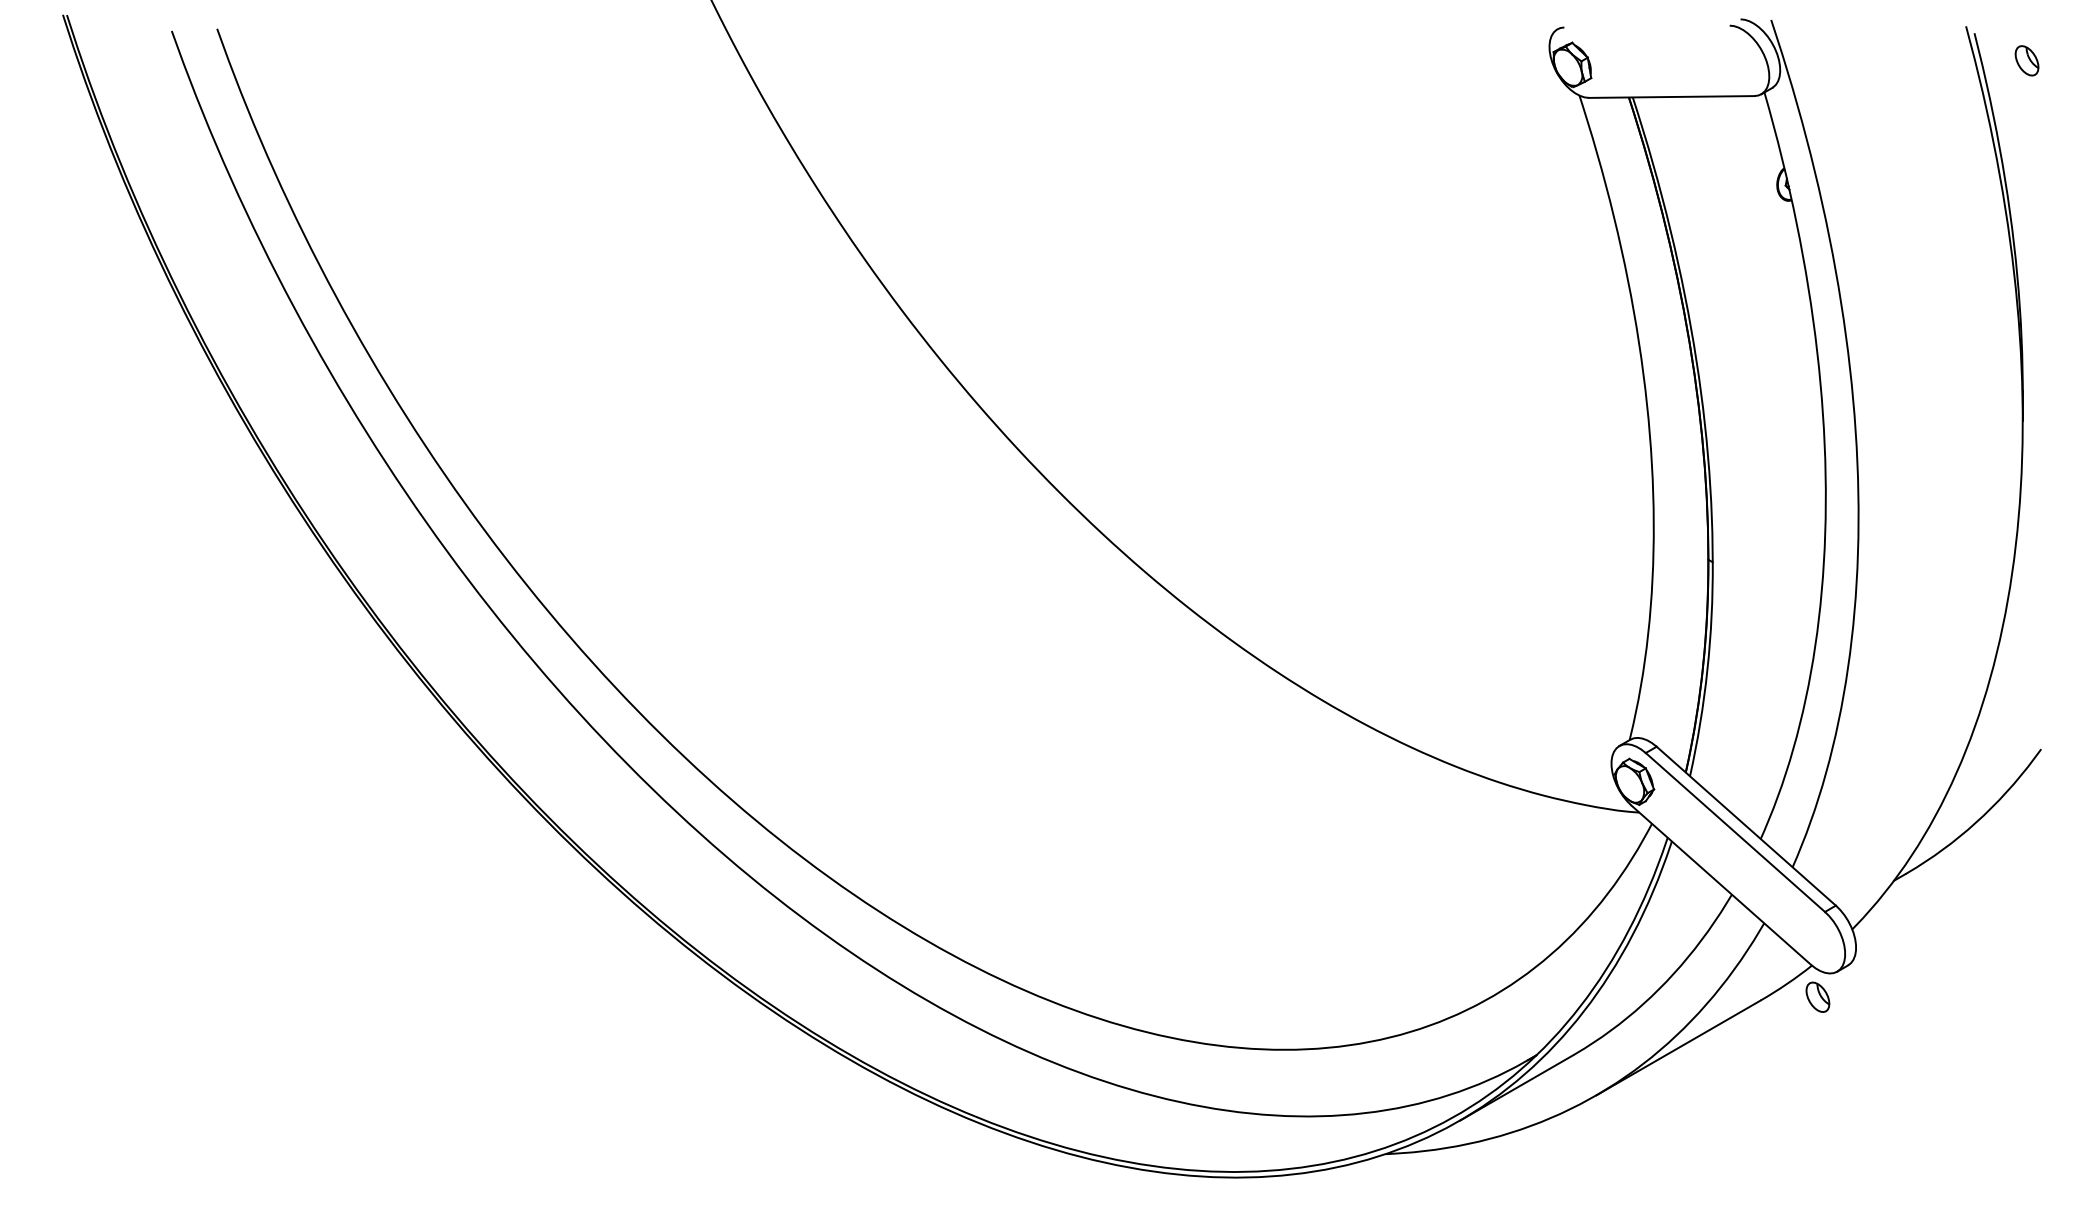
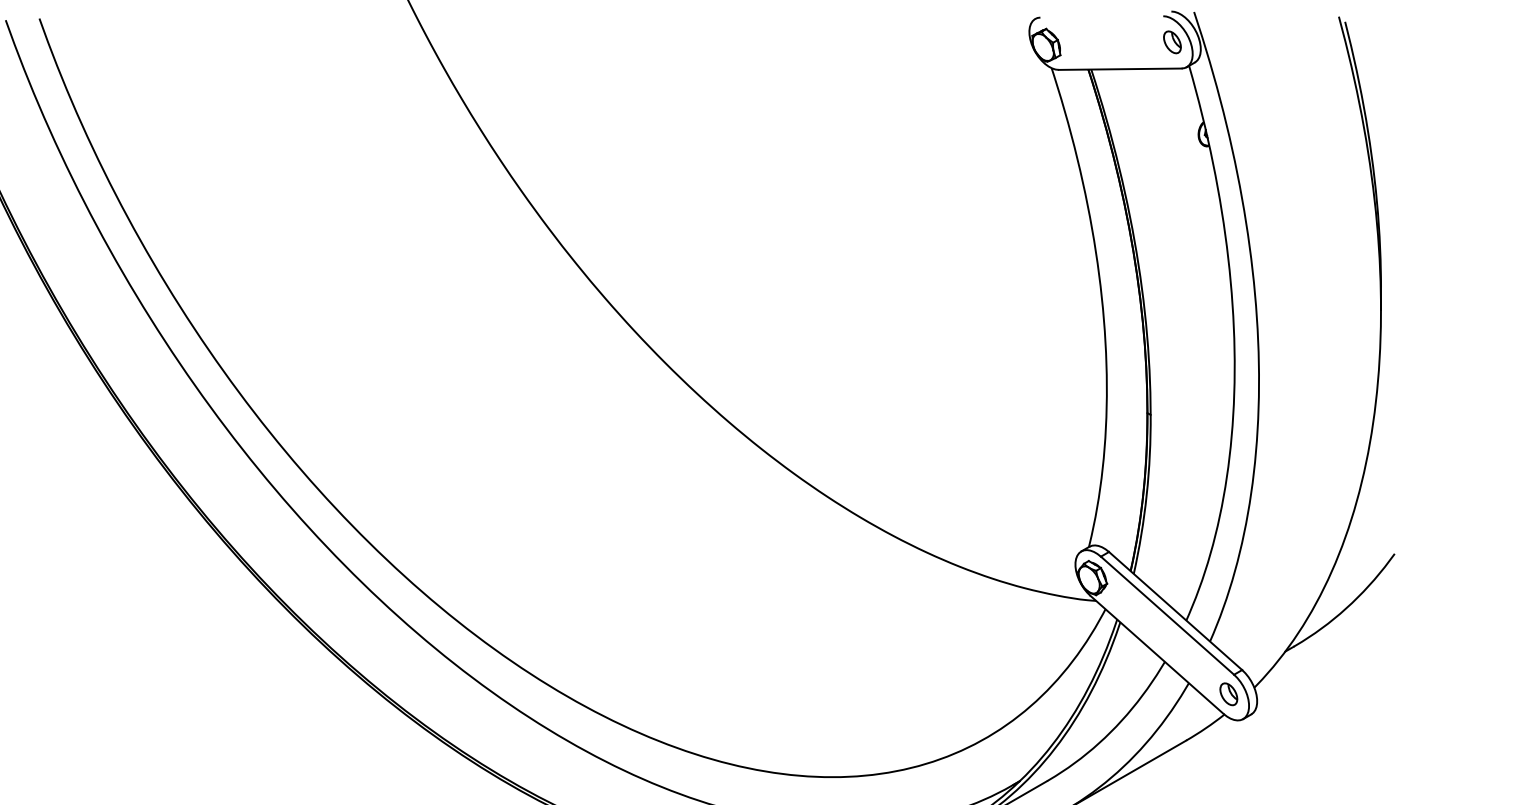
part: (2026, 60) -> (1172, 42), moved
part: (1817, 996) -> (1228, 693), moved

